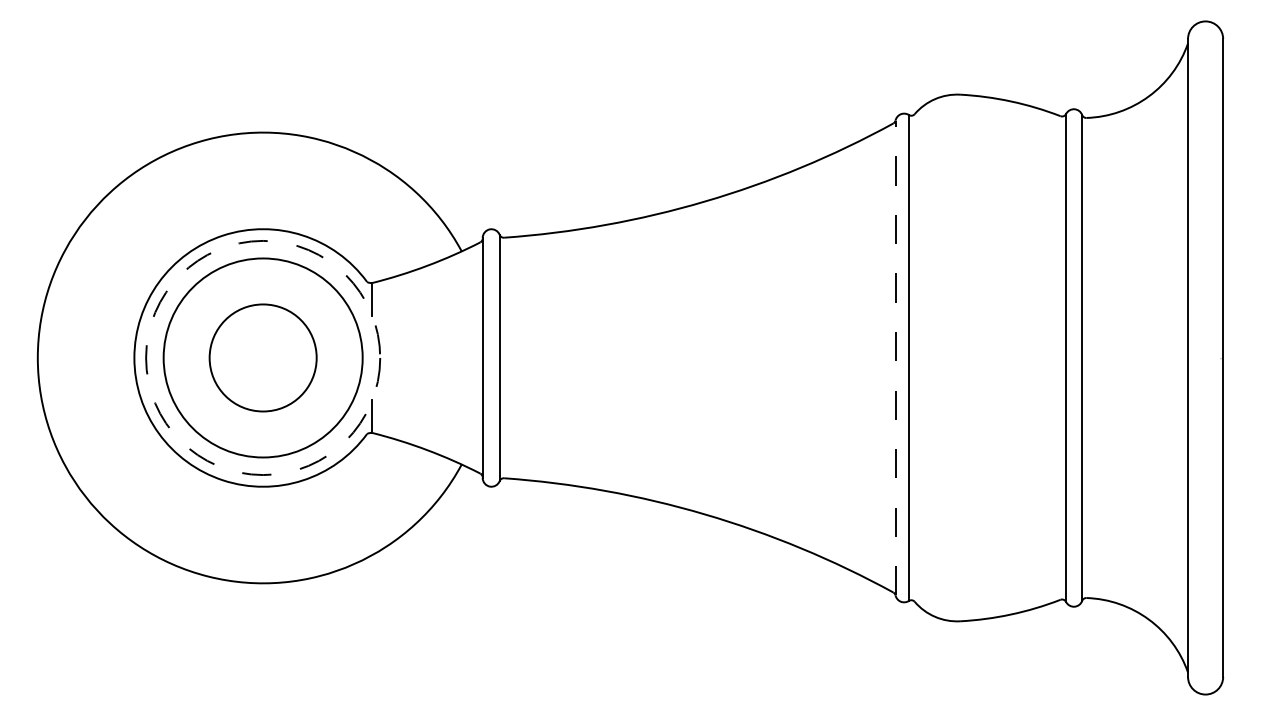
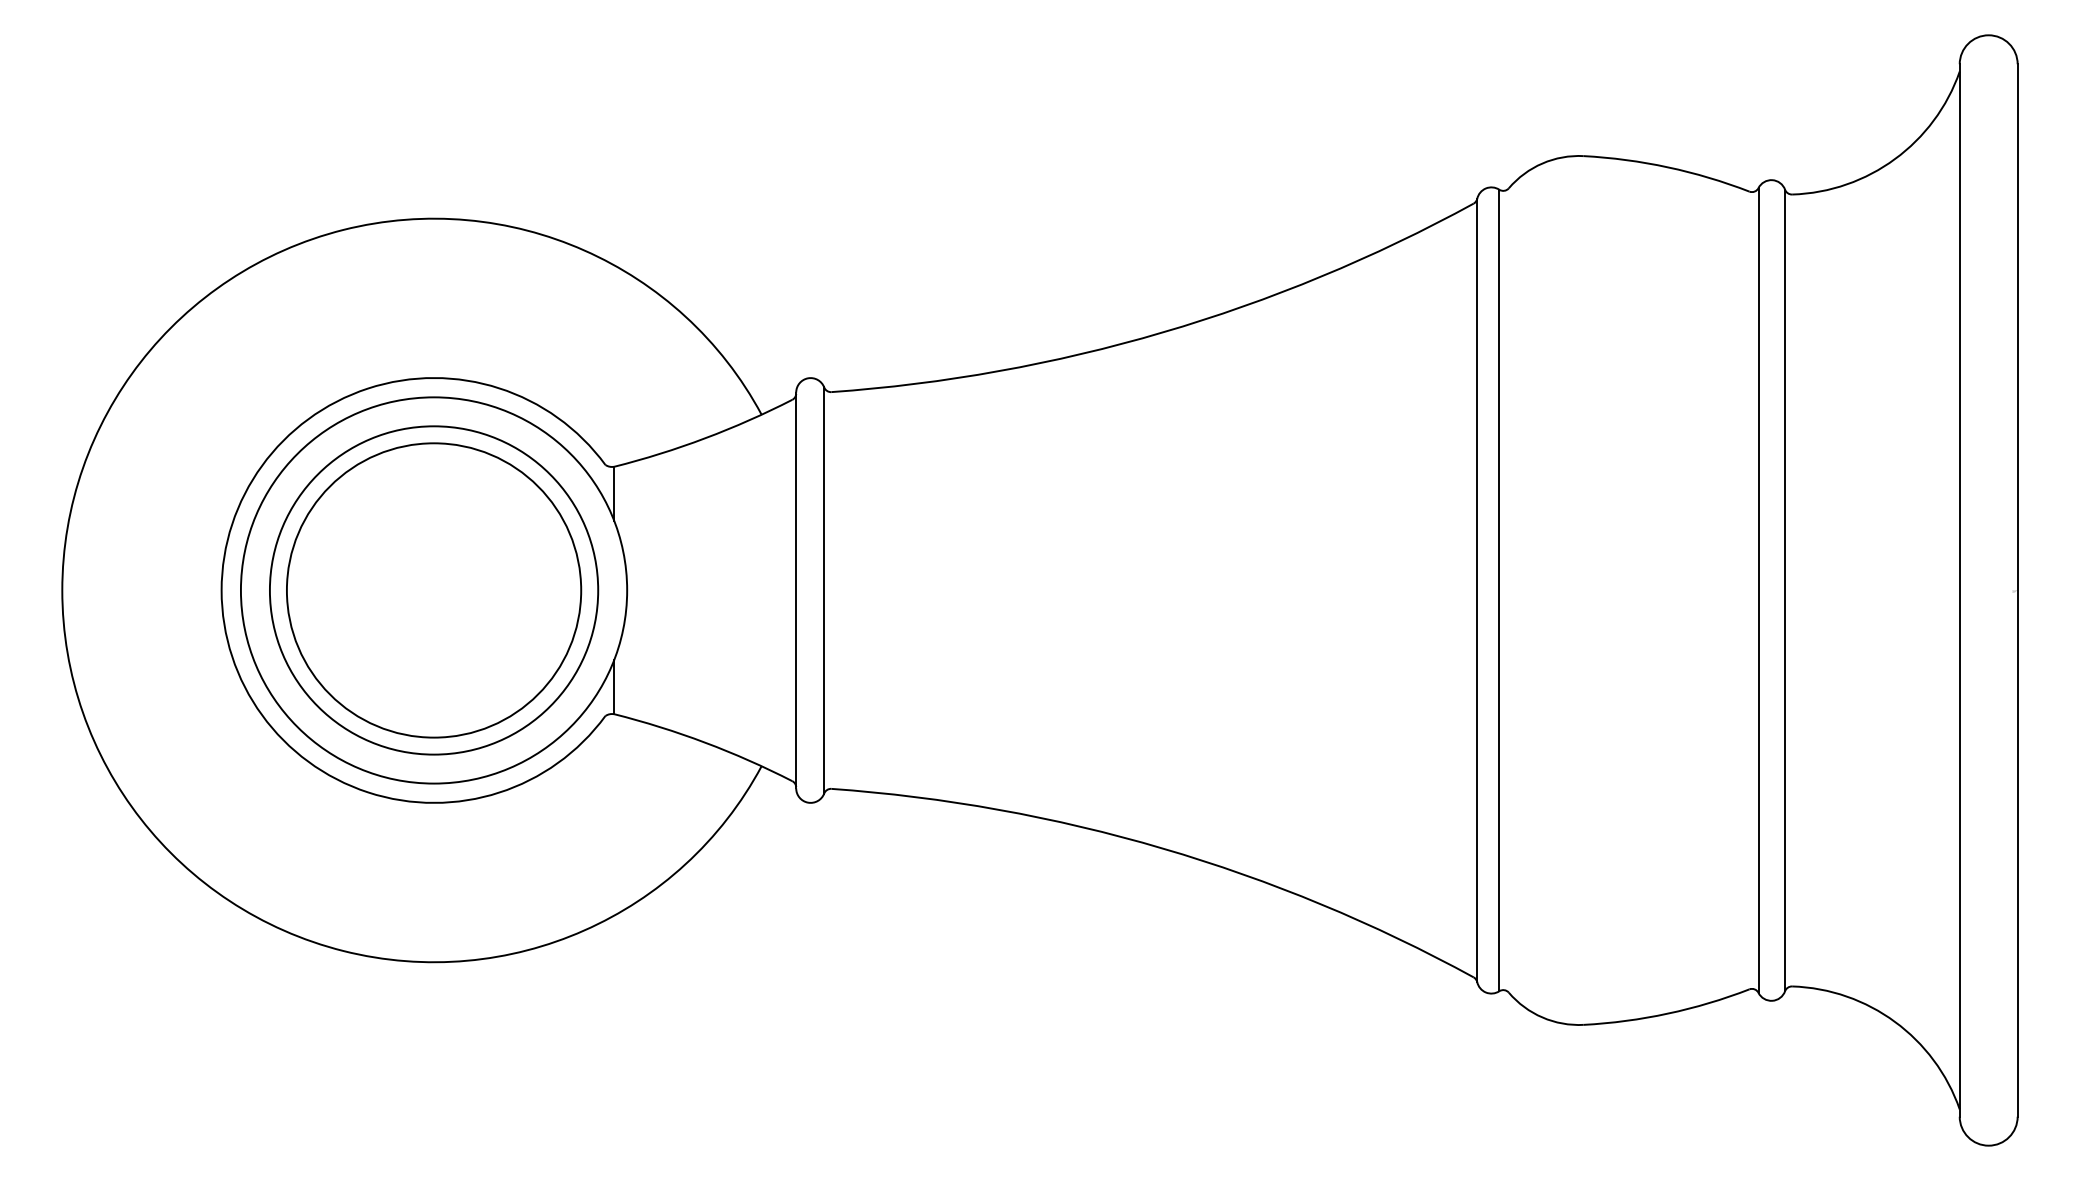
circle: (262, 357) -> (432, 589), size x1.67
circle: (263, 357) -> (434, 589), dashed -> solid
line: (895, 357) -> (1477, 589), dashed -> solid

